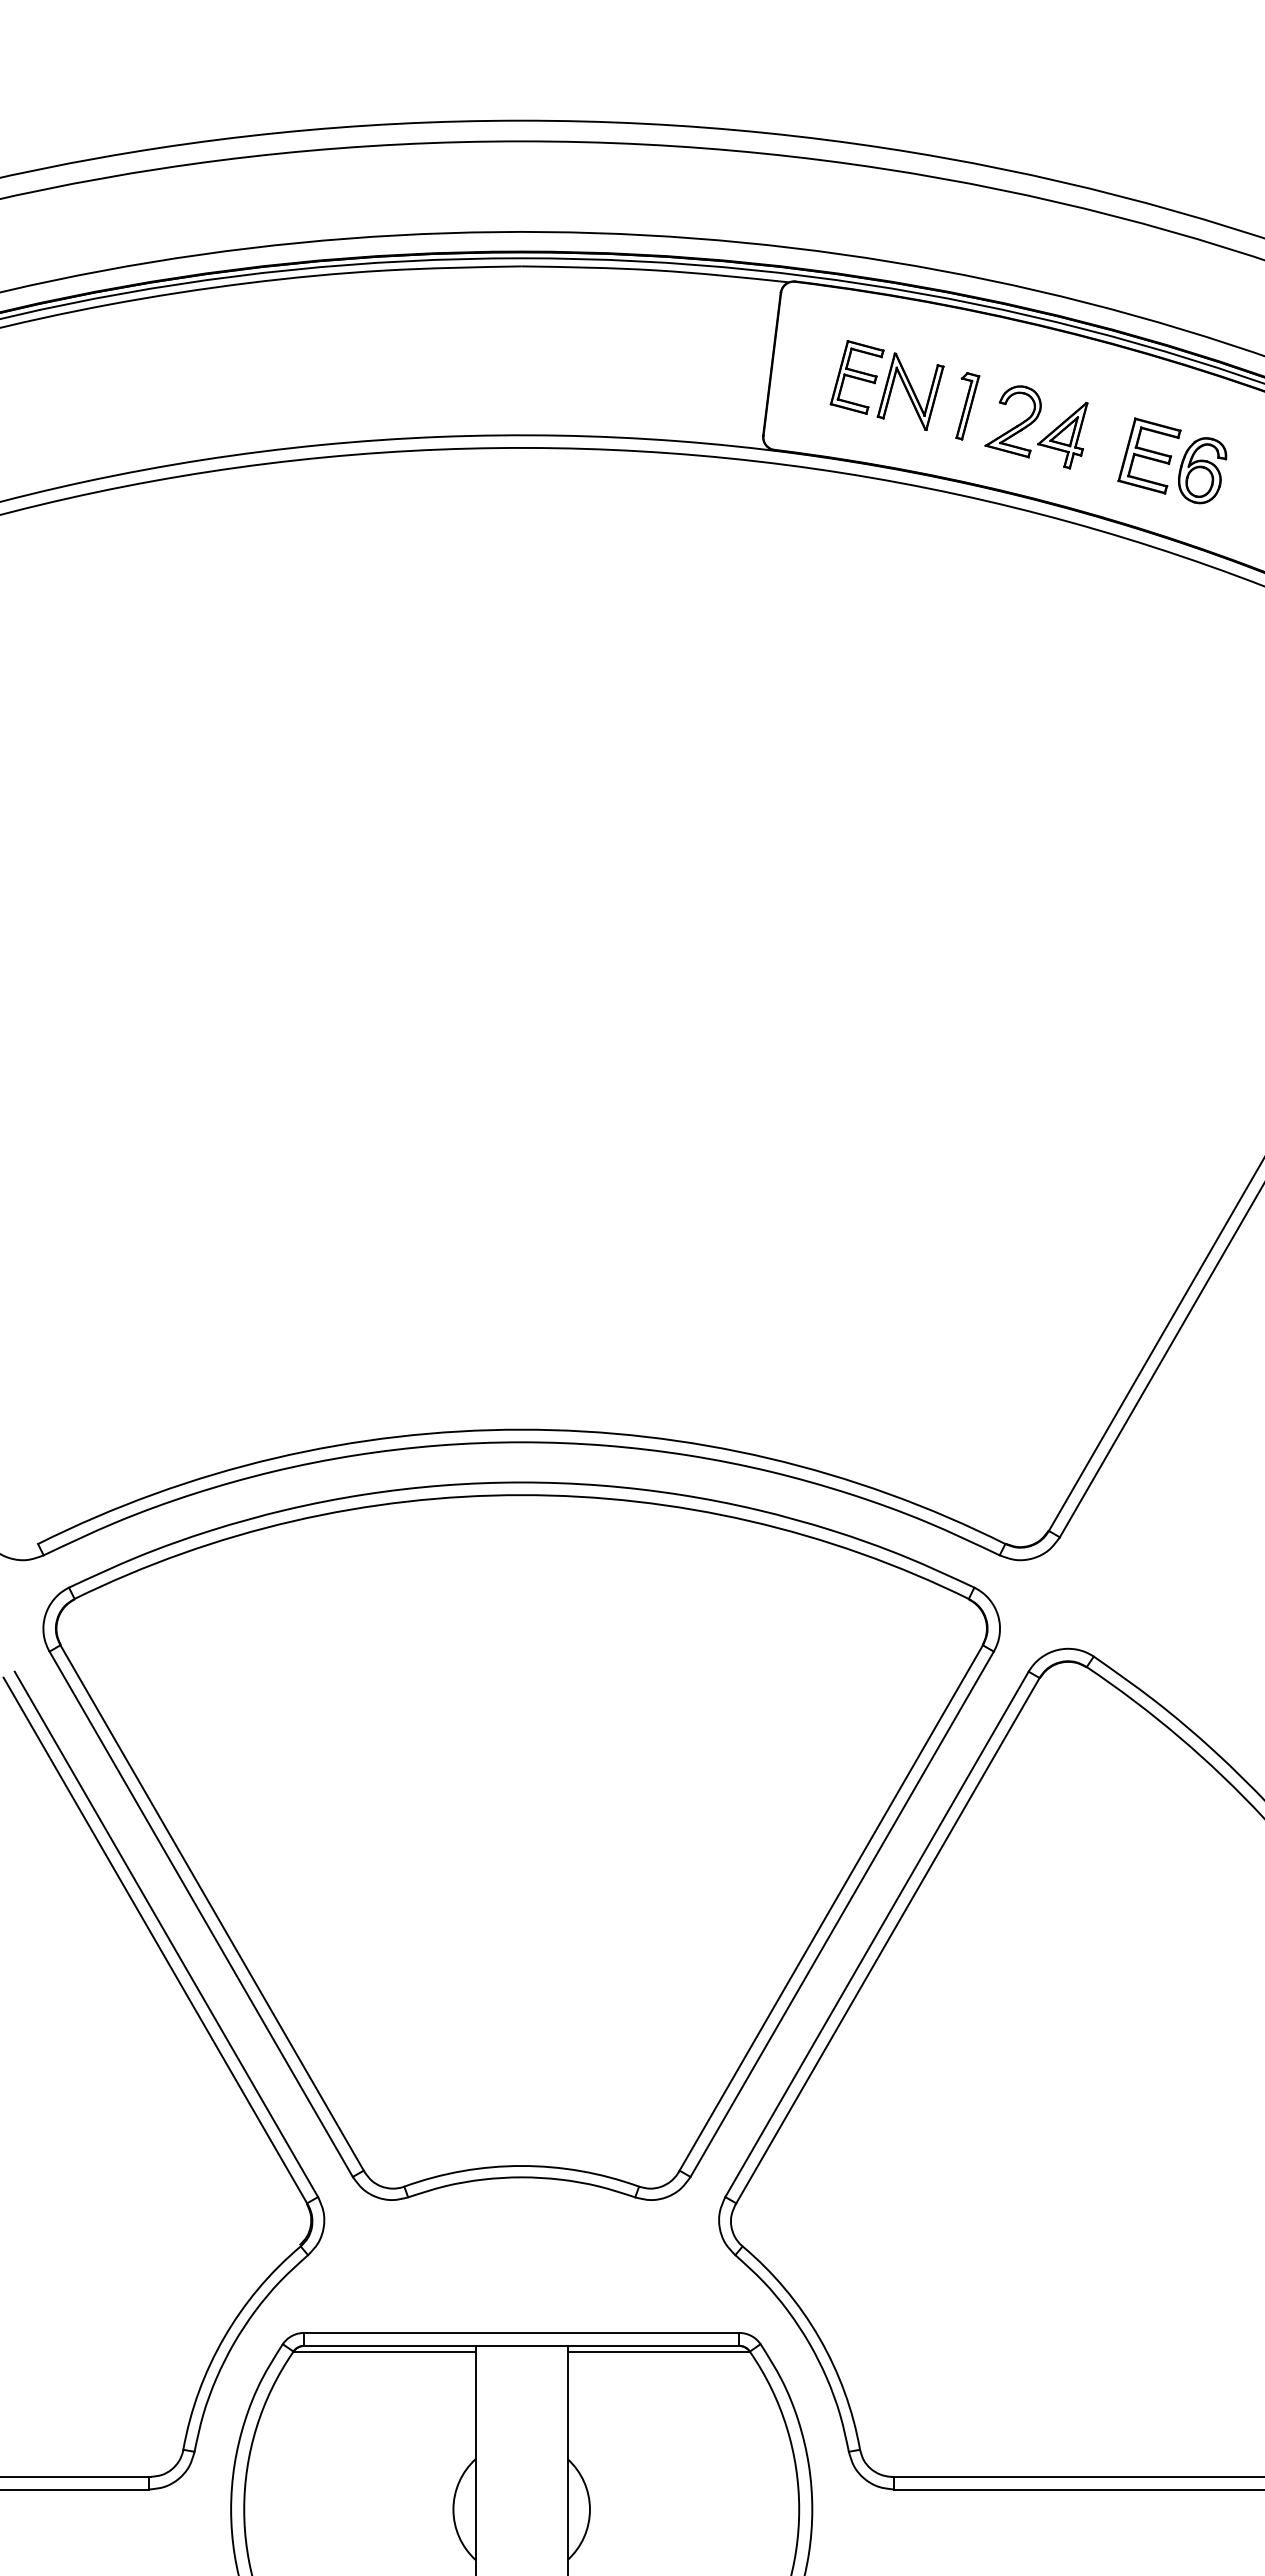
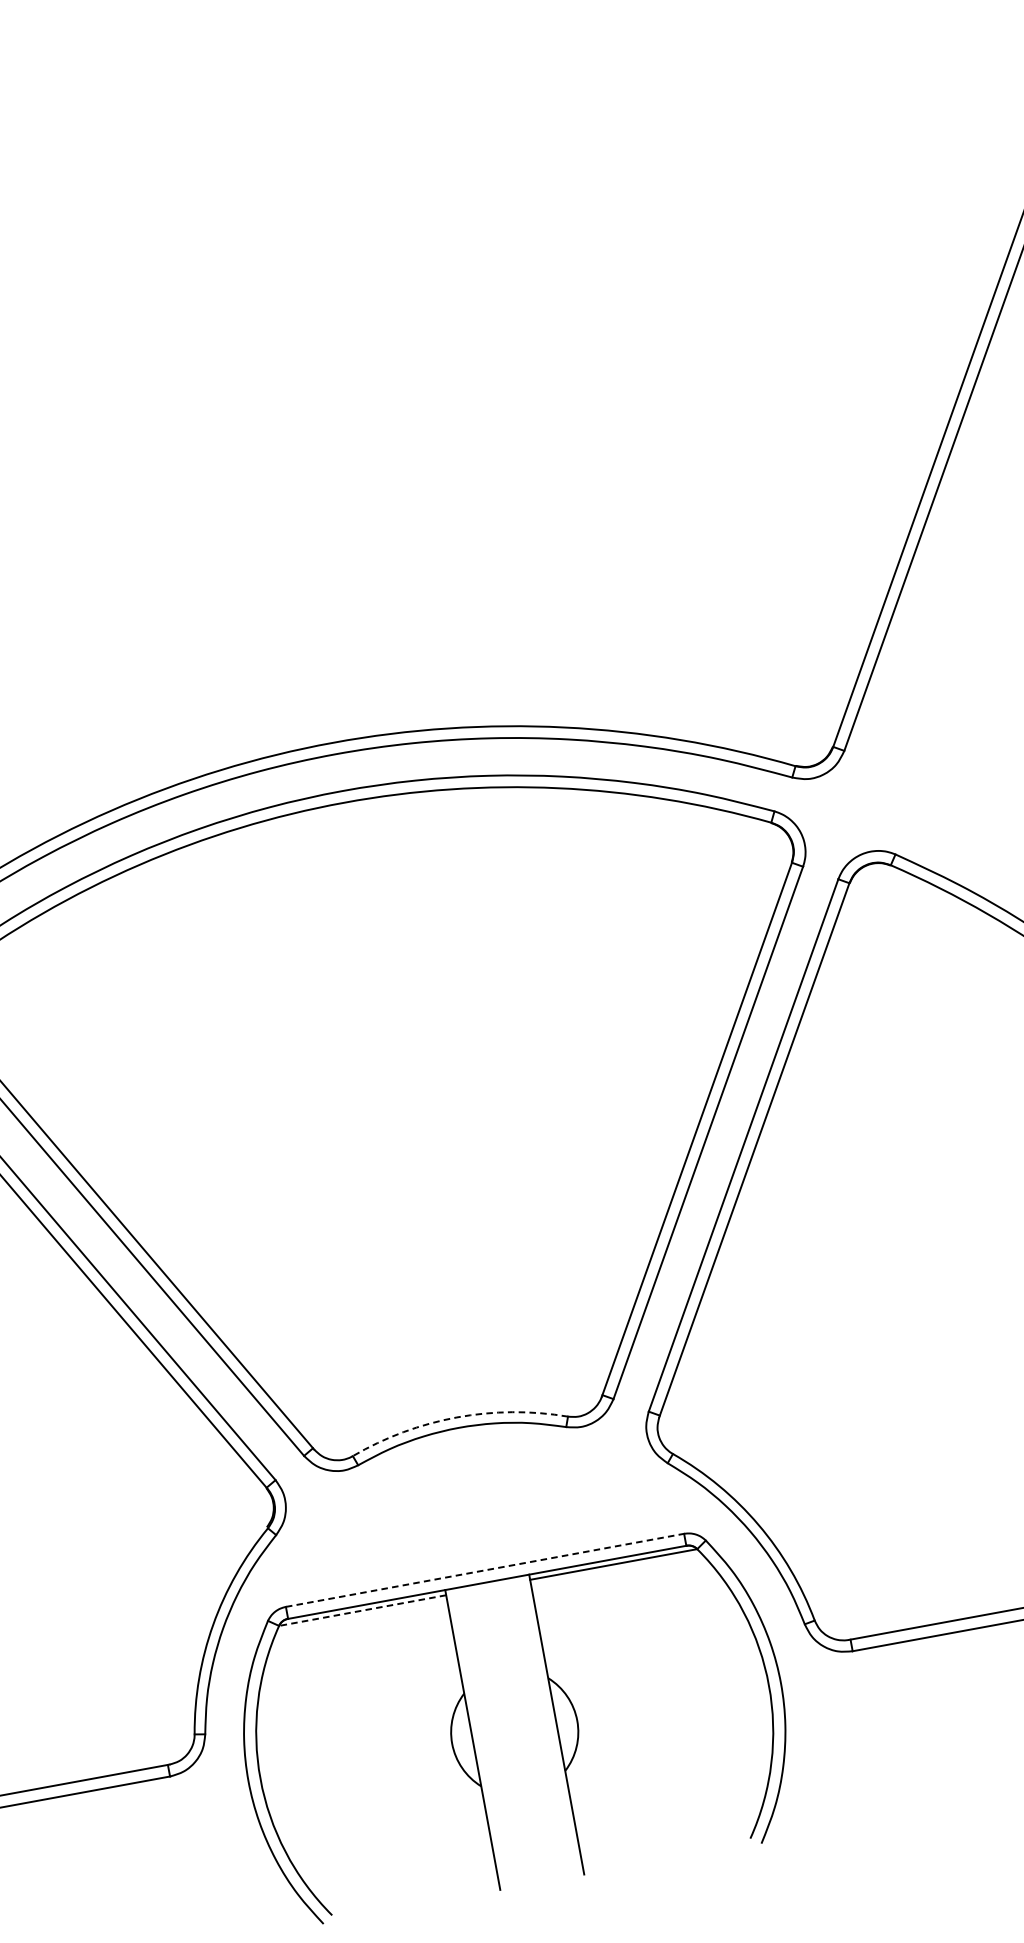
arc: (521, 2165) -> (456, 1417), solid -> dashed
line: (522, 2332) -> (485, 1569), solid -> dashed
line: (384, 2351) -> (362, 1610), solid -> dashed

